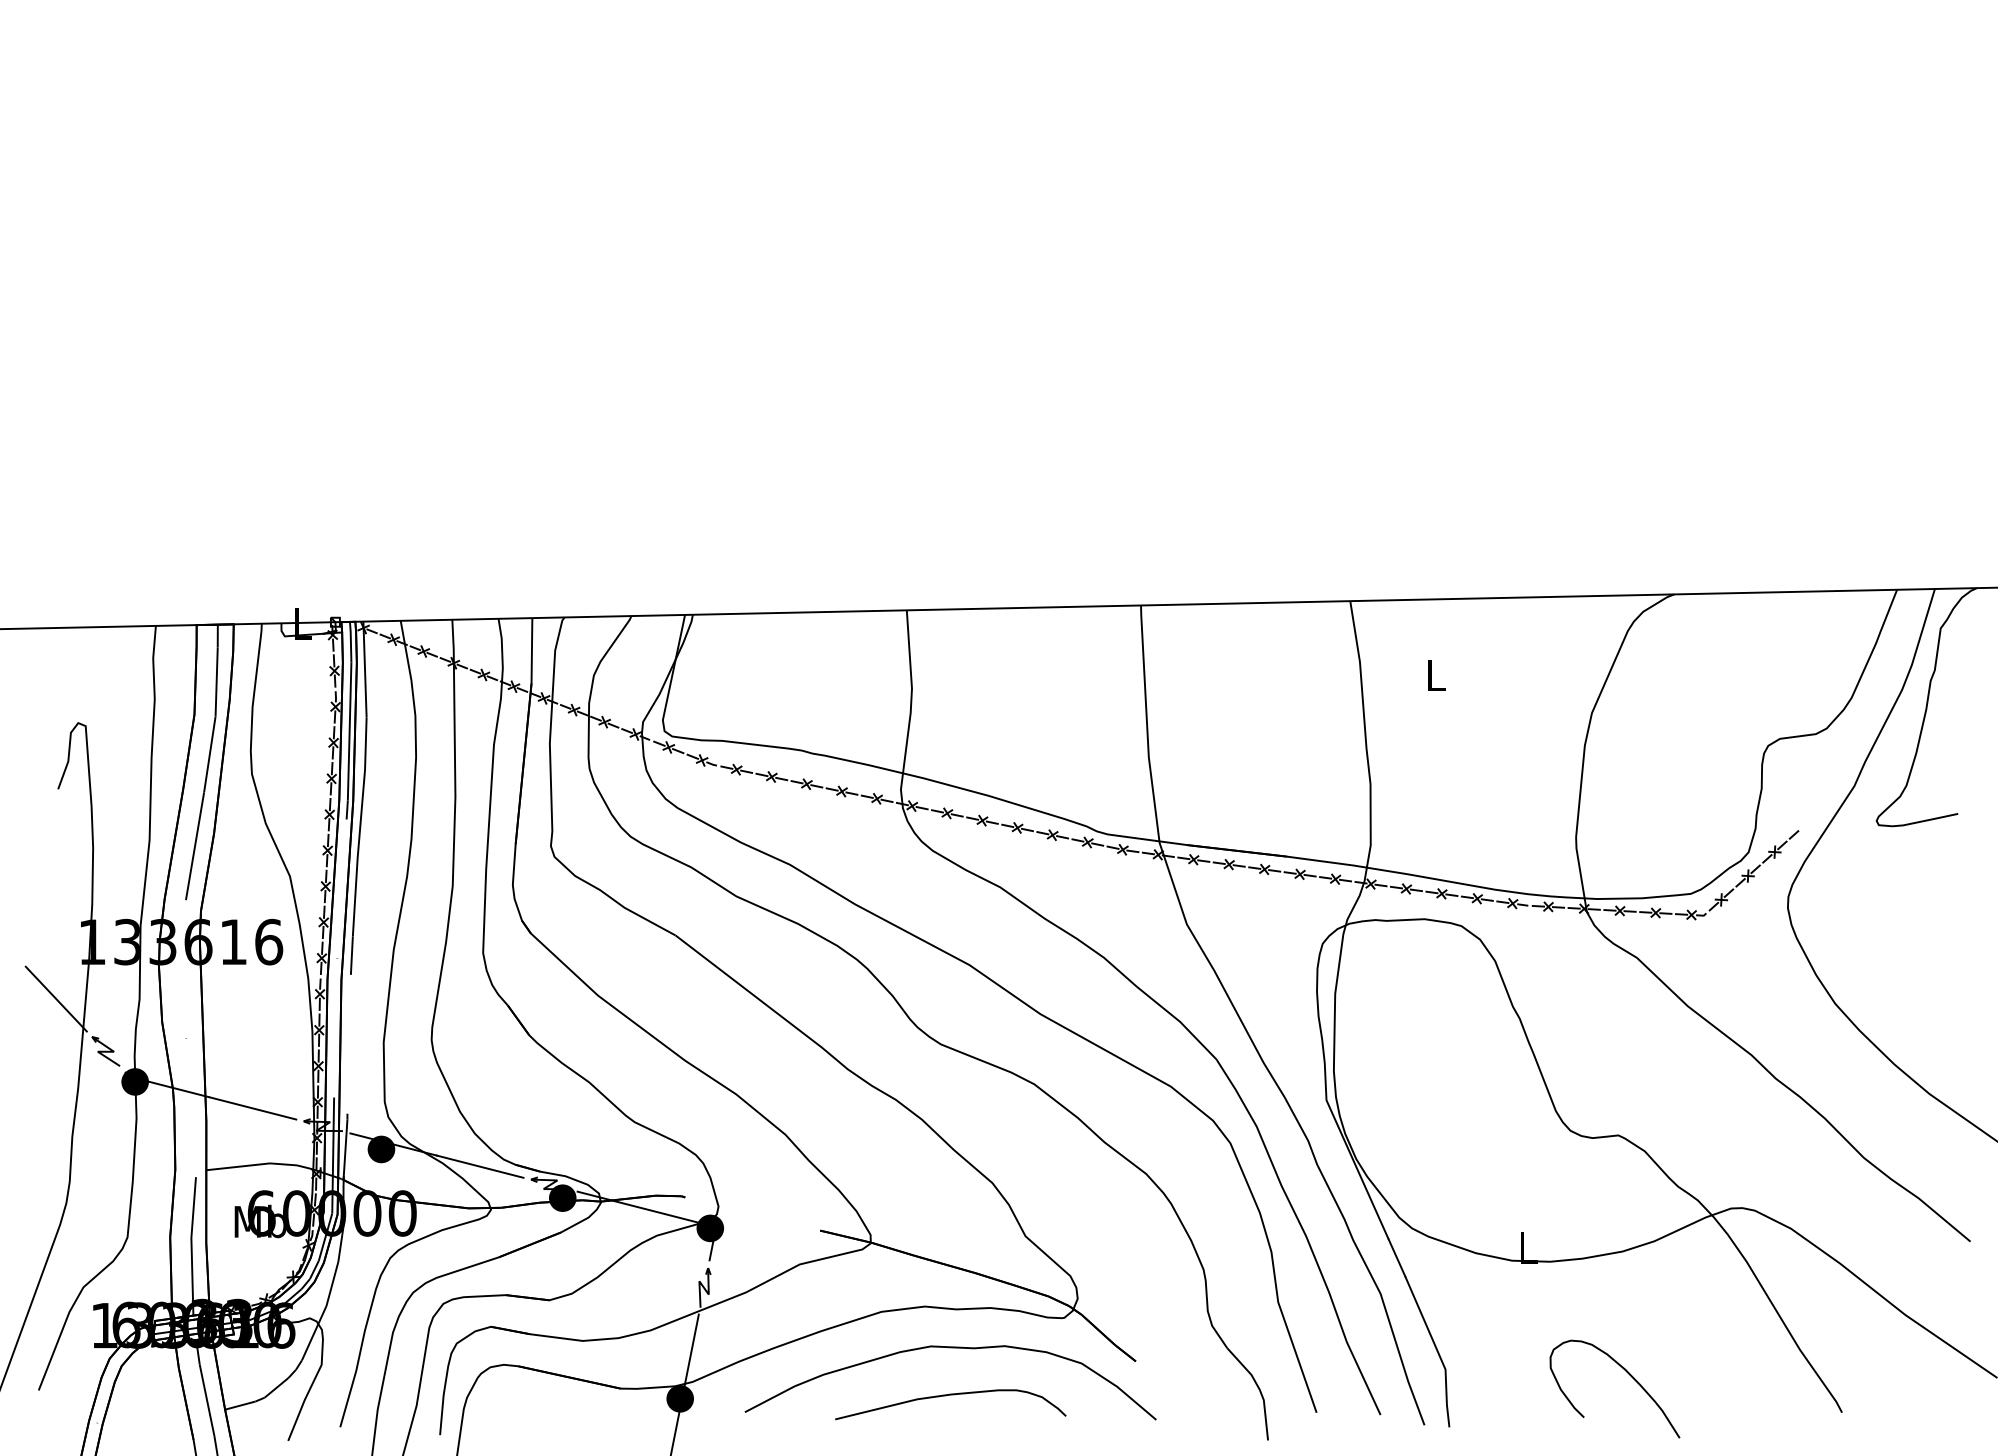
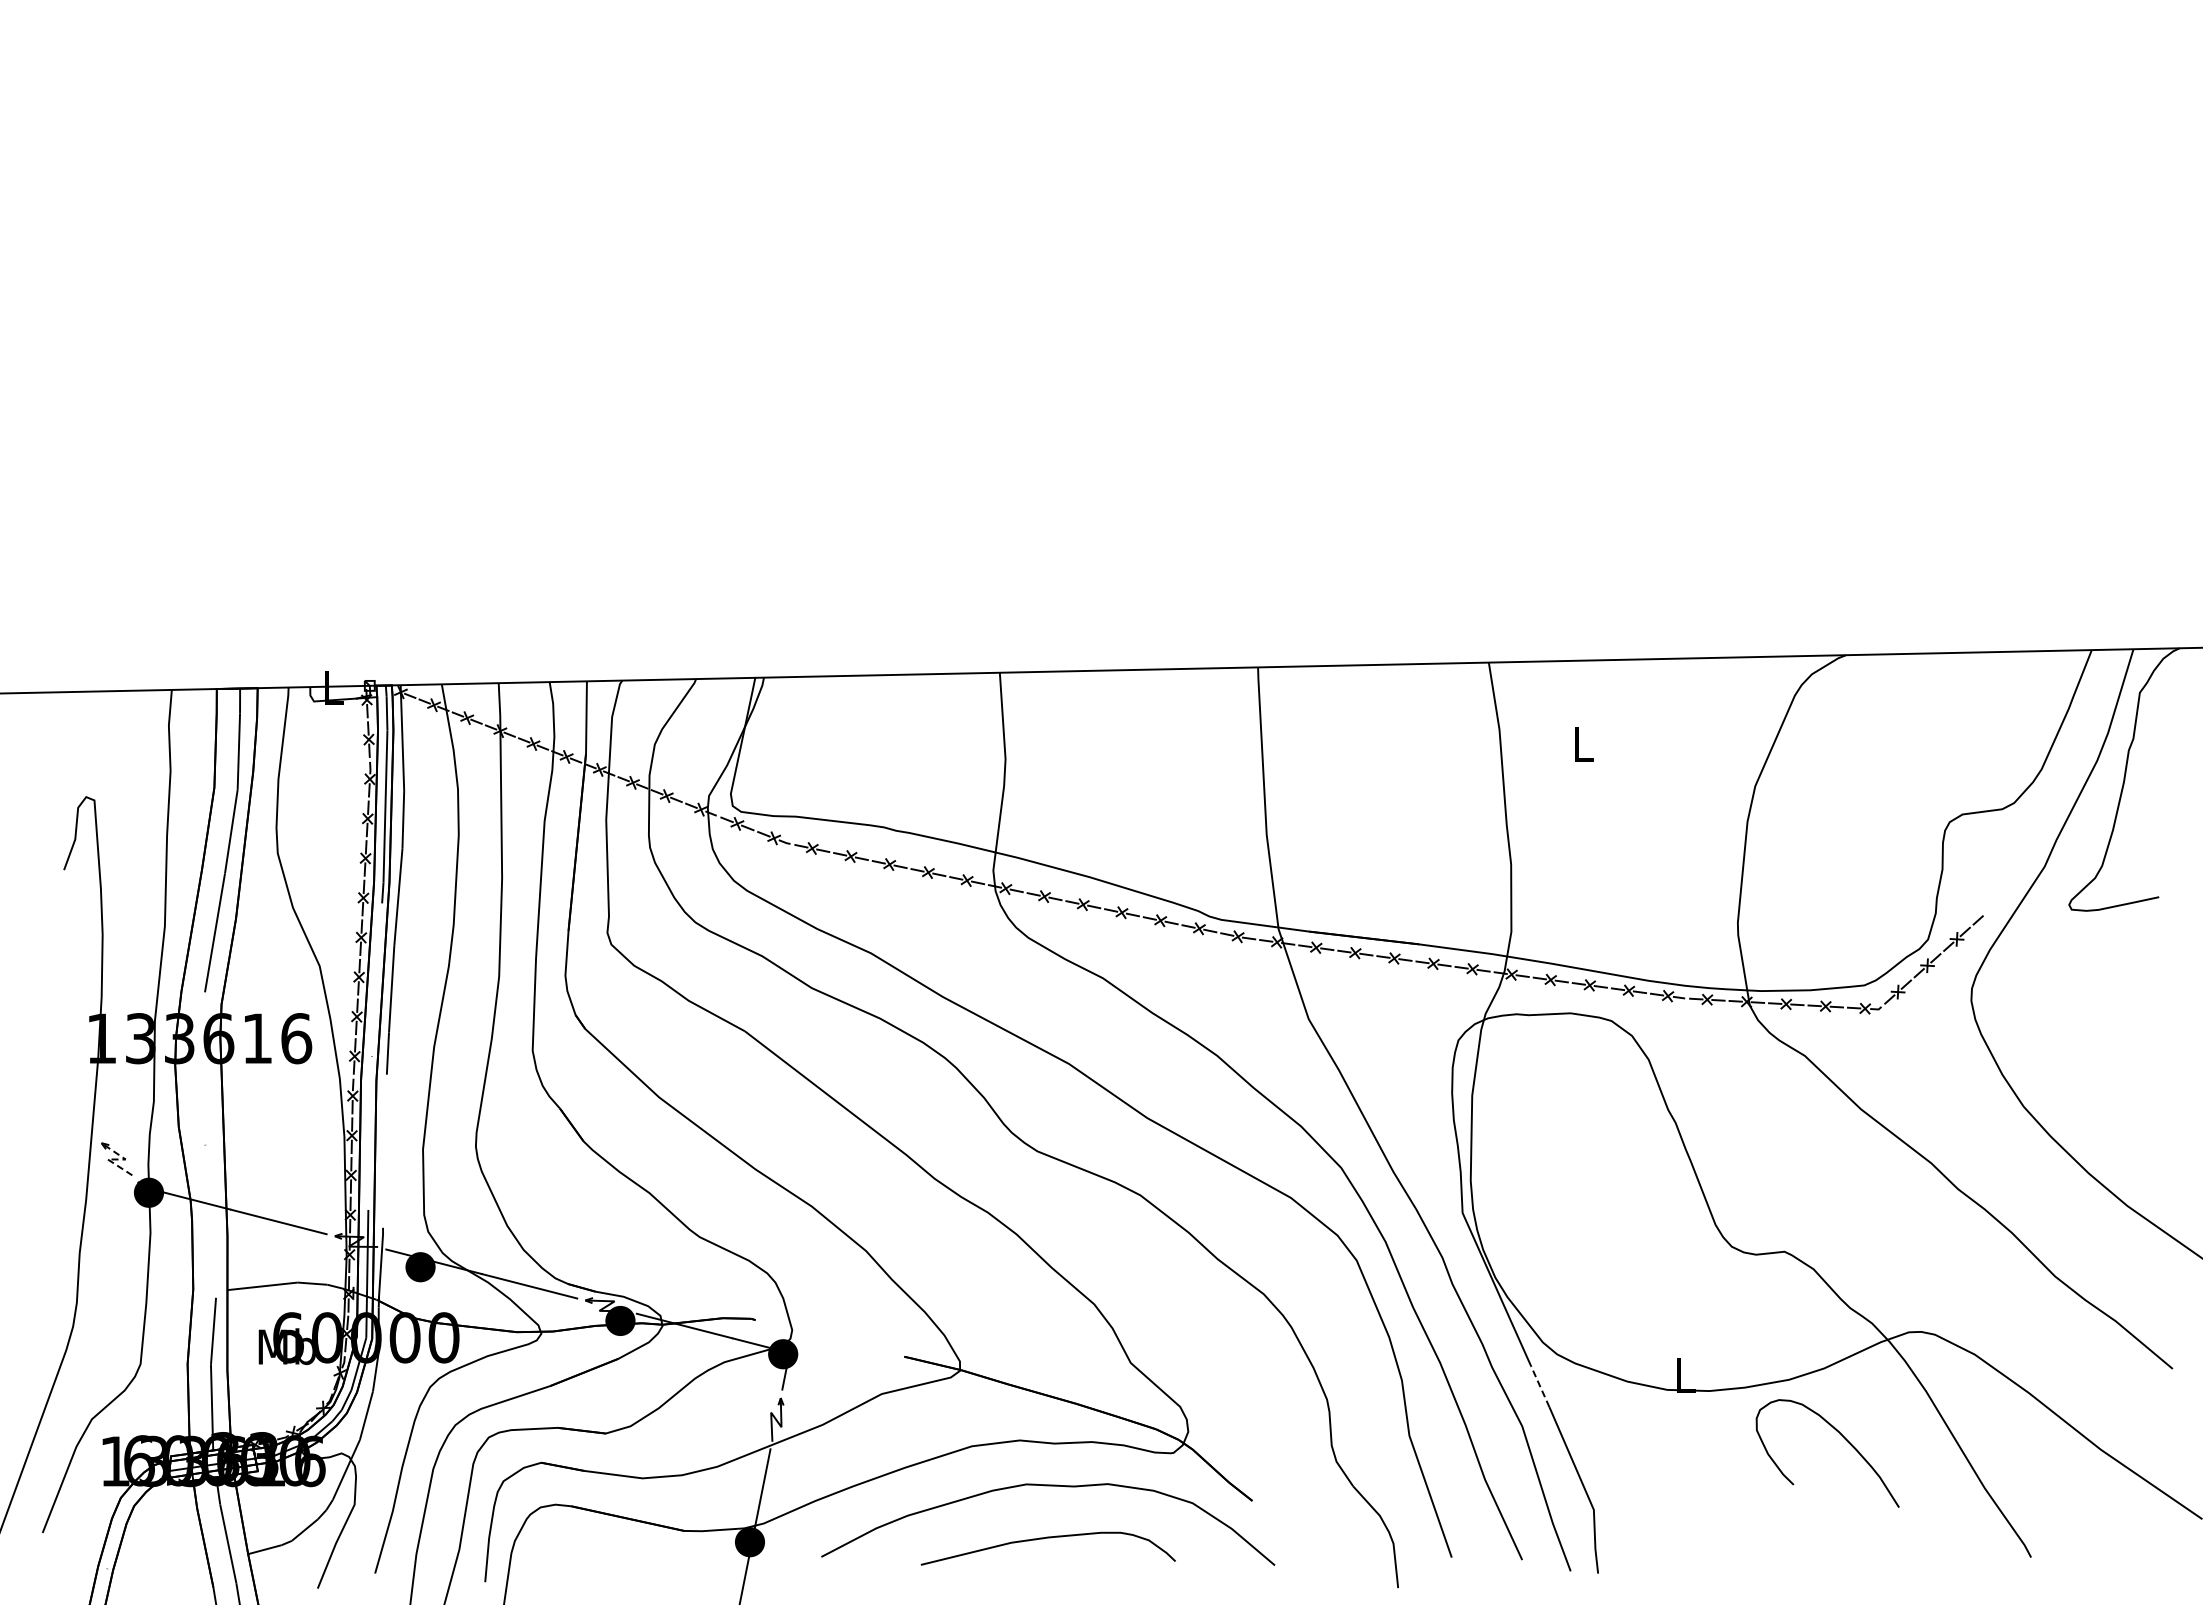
line: (55, 999) -> (61, 1101), removed
line: (105, 1051) -> (116, 1159), solid -> dashed
line: (1397, 1257) -> (1540, 1386), solid -> dashed
curve: (1629, 1375) -> (1843, 1438), moved

